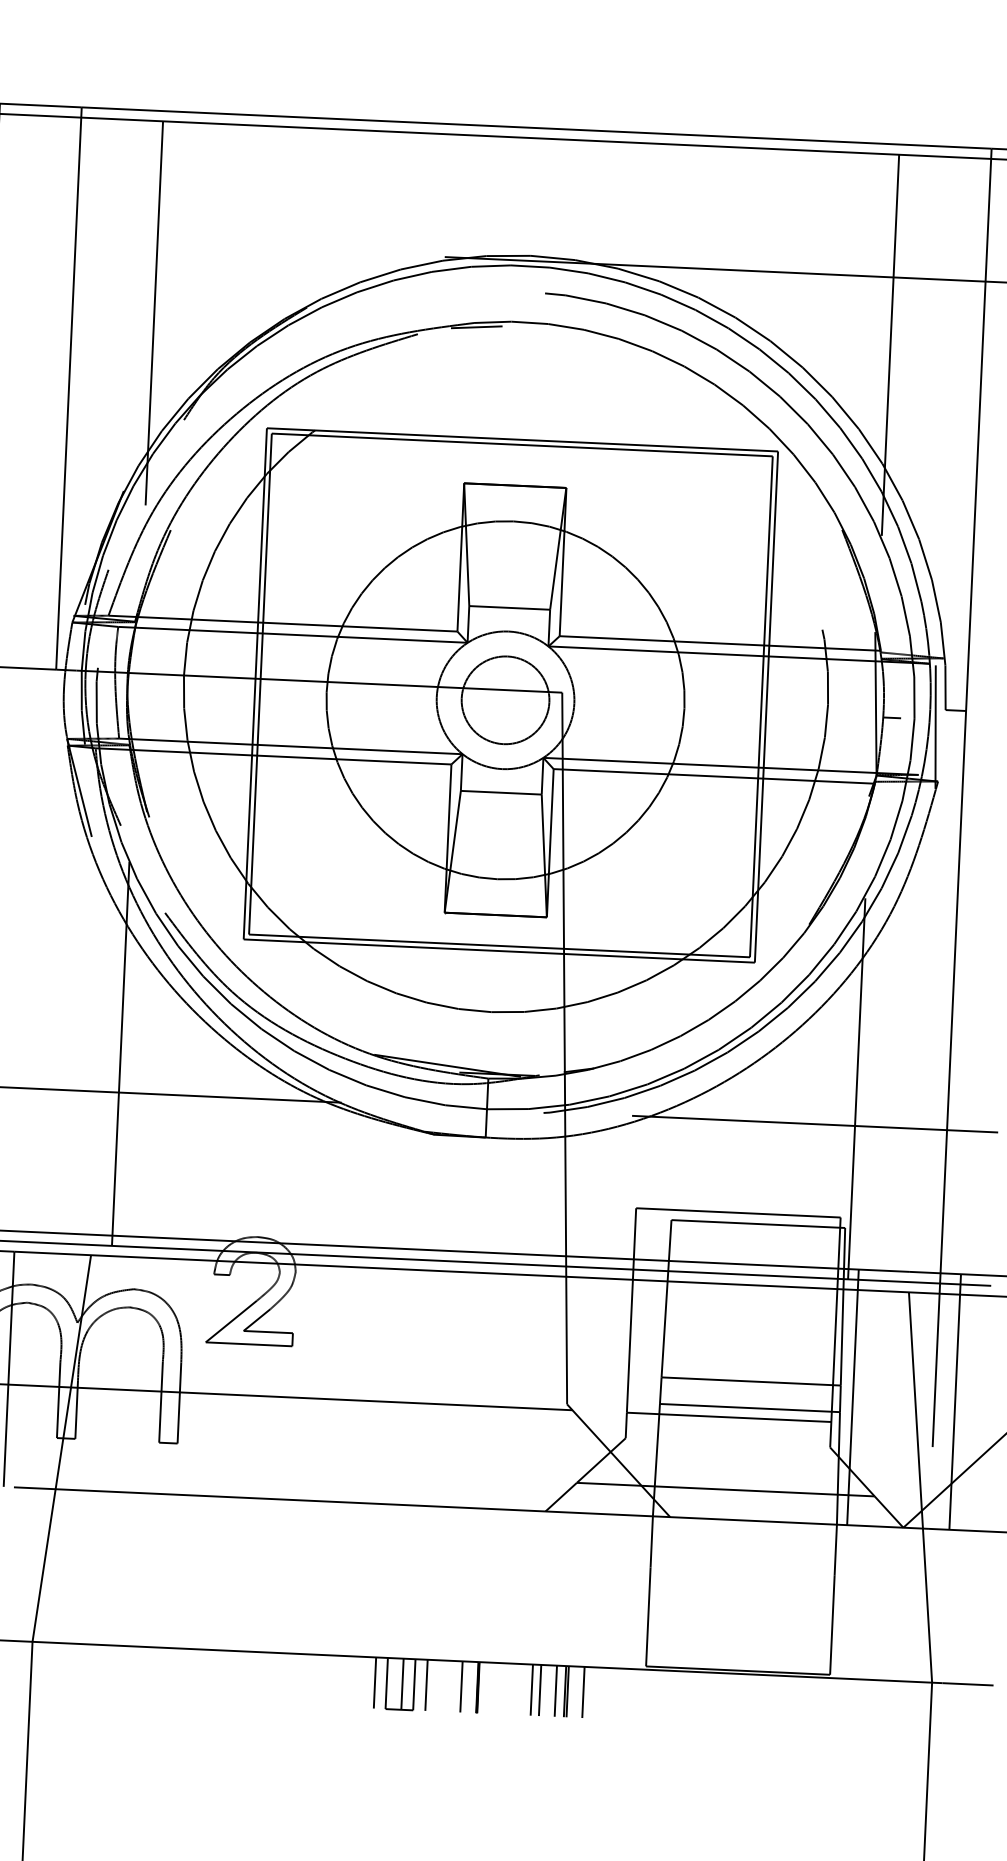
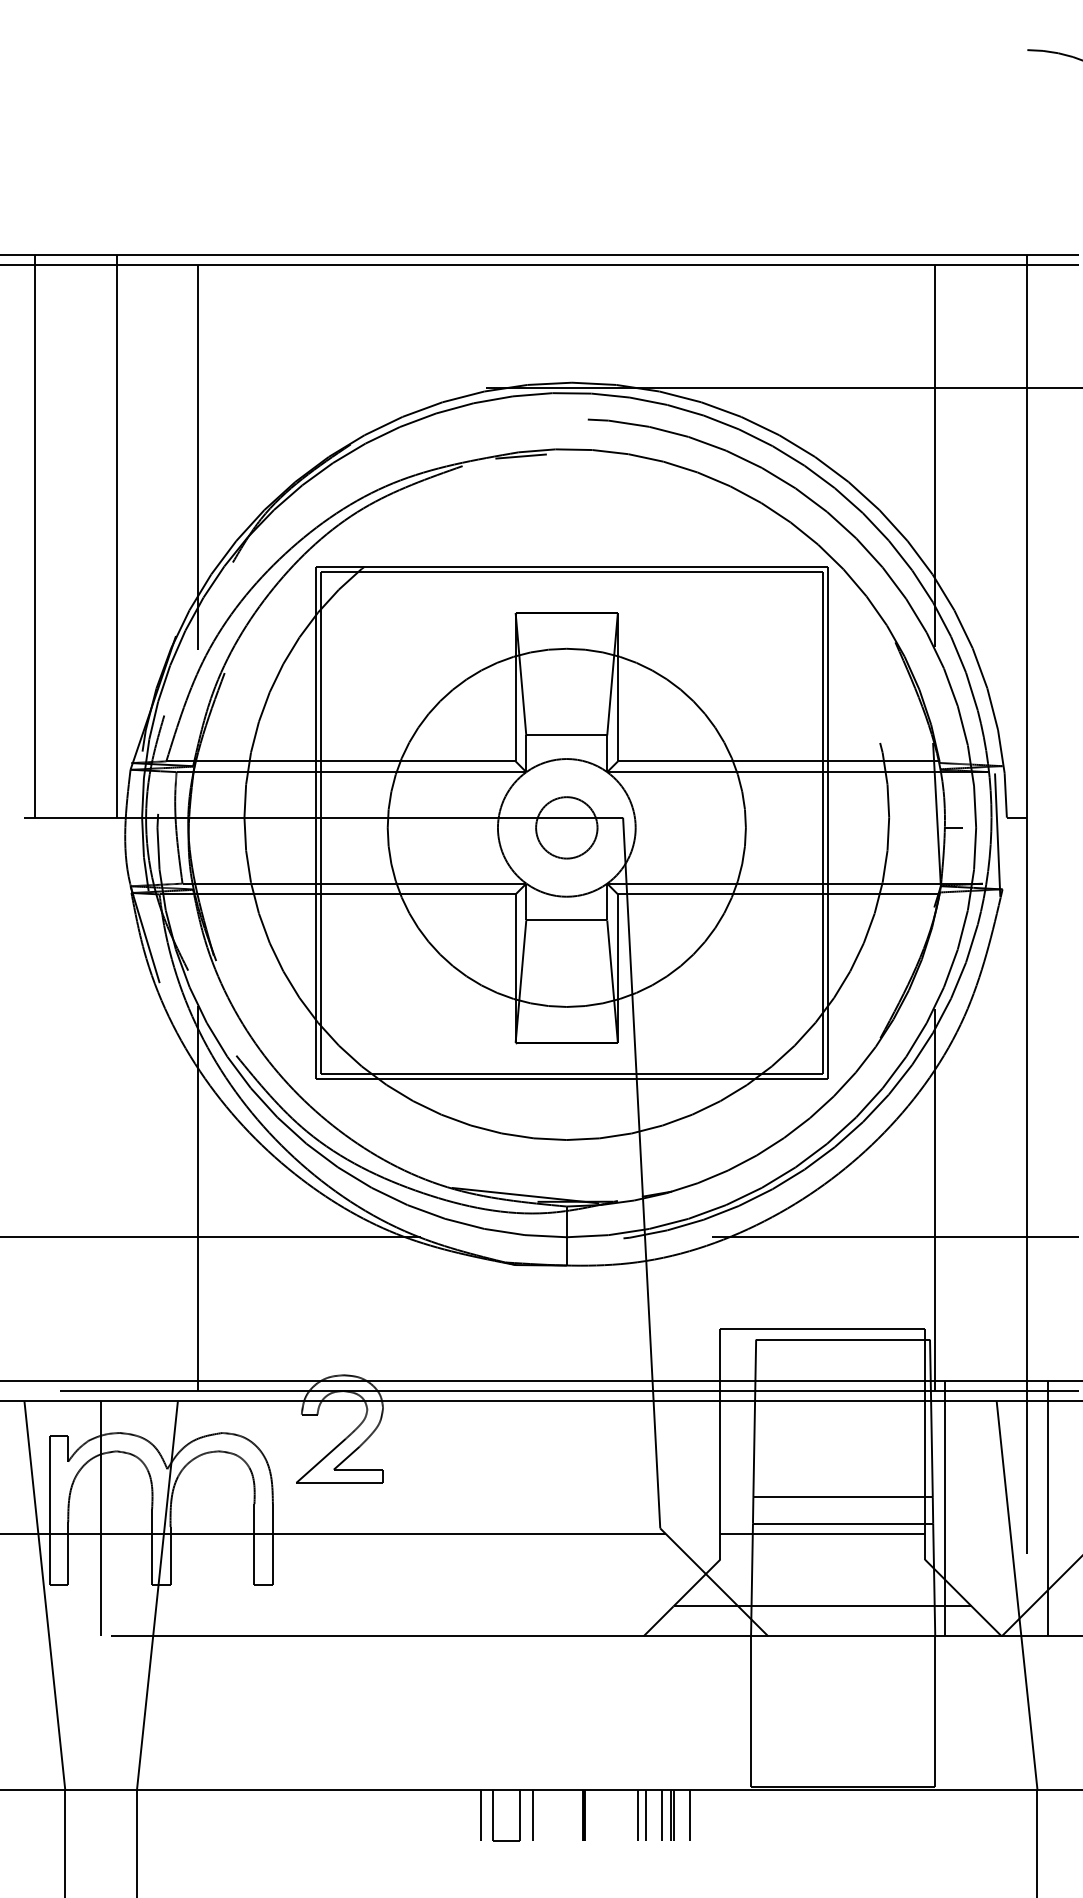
circle: (505, 699) -> (566, 827), size x0.7
line: (402, 1684) -> (508, 1815), removed
line: (461, 1686) -> (567, 1815), removed

